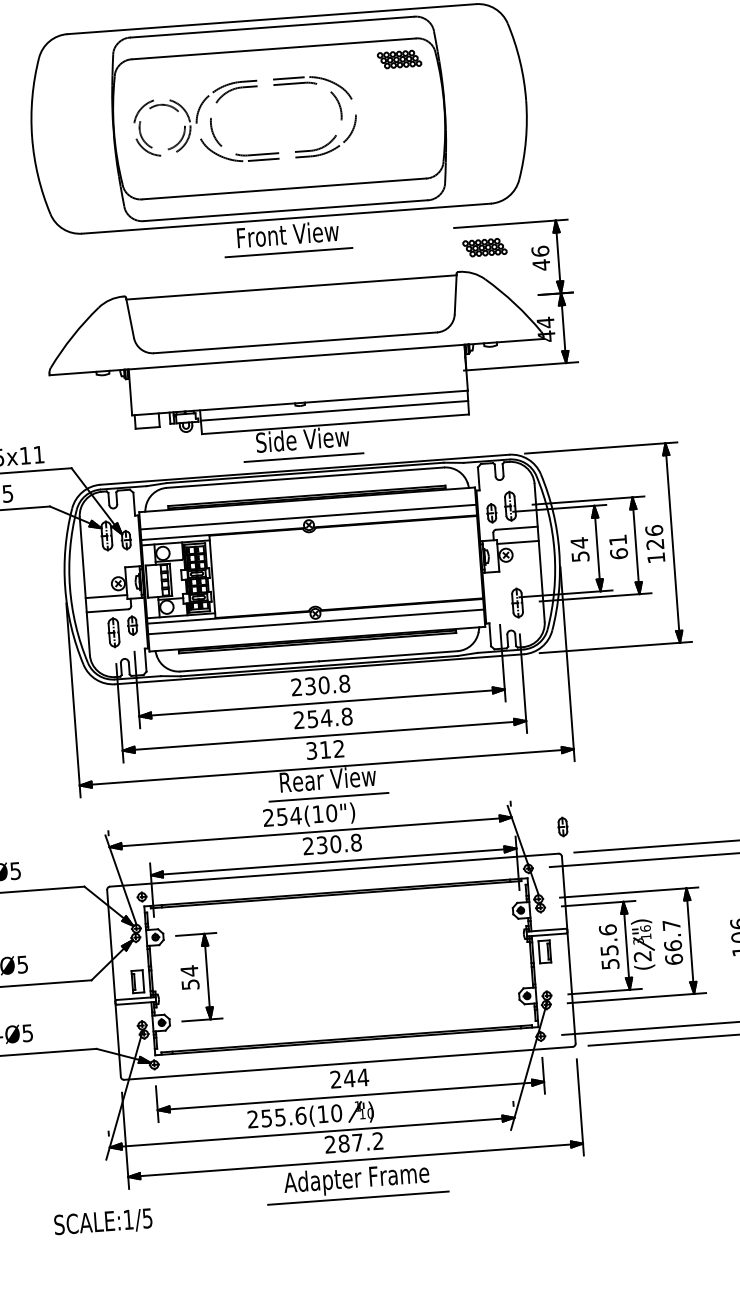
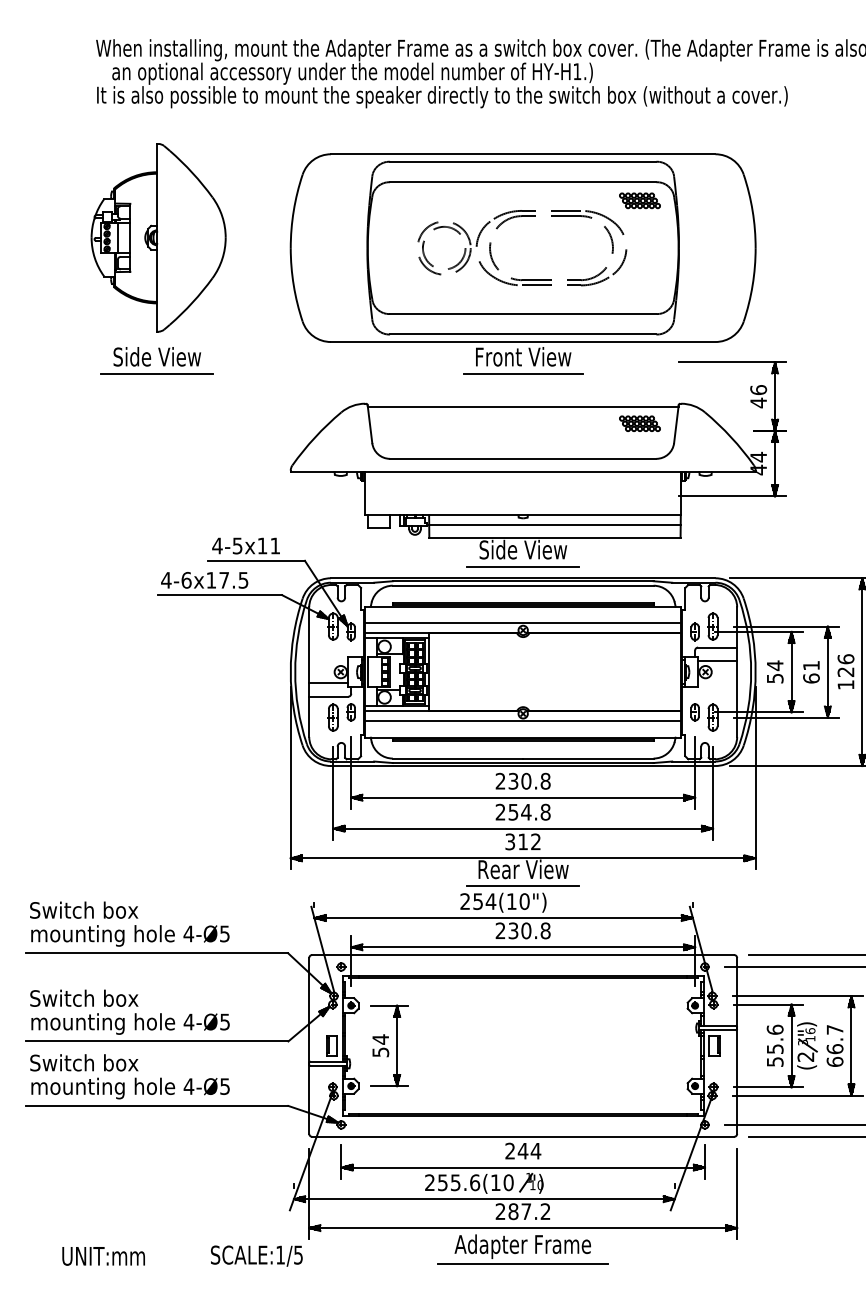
part: (242, 154) -> (517, 278), moved
part: (484, 247) -> (639, 423), moved
part: (562, 827) -> (694, 712), moved
text: (102, 1222) -> (256, 1255), moved

